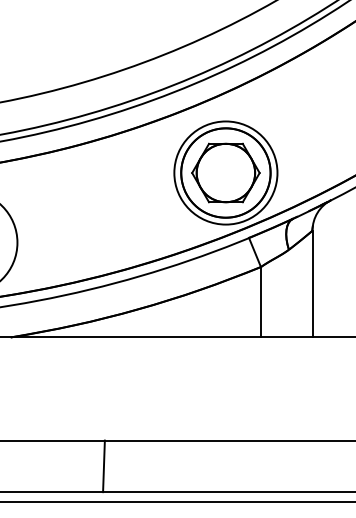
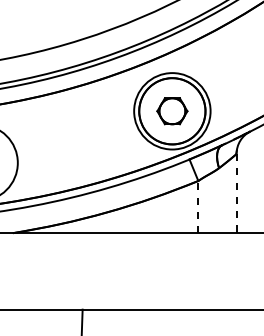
part: (225, 172) -> (172, 110), size x0.6
line: (312, 284) -> (236, 193), solid -> dashed
line: (260, 301) -> (198, 206), solid -> dashed

